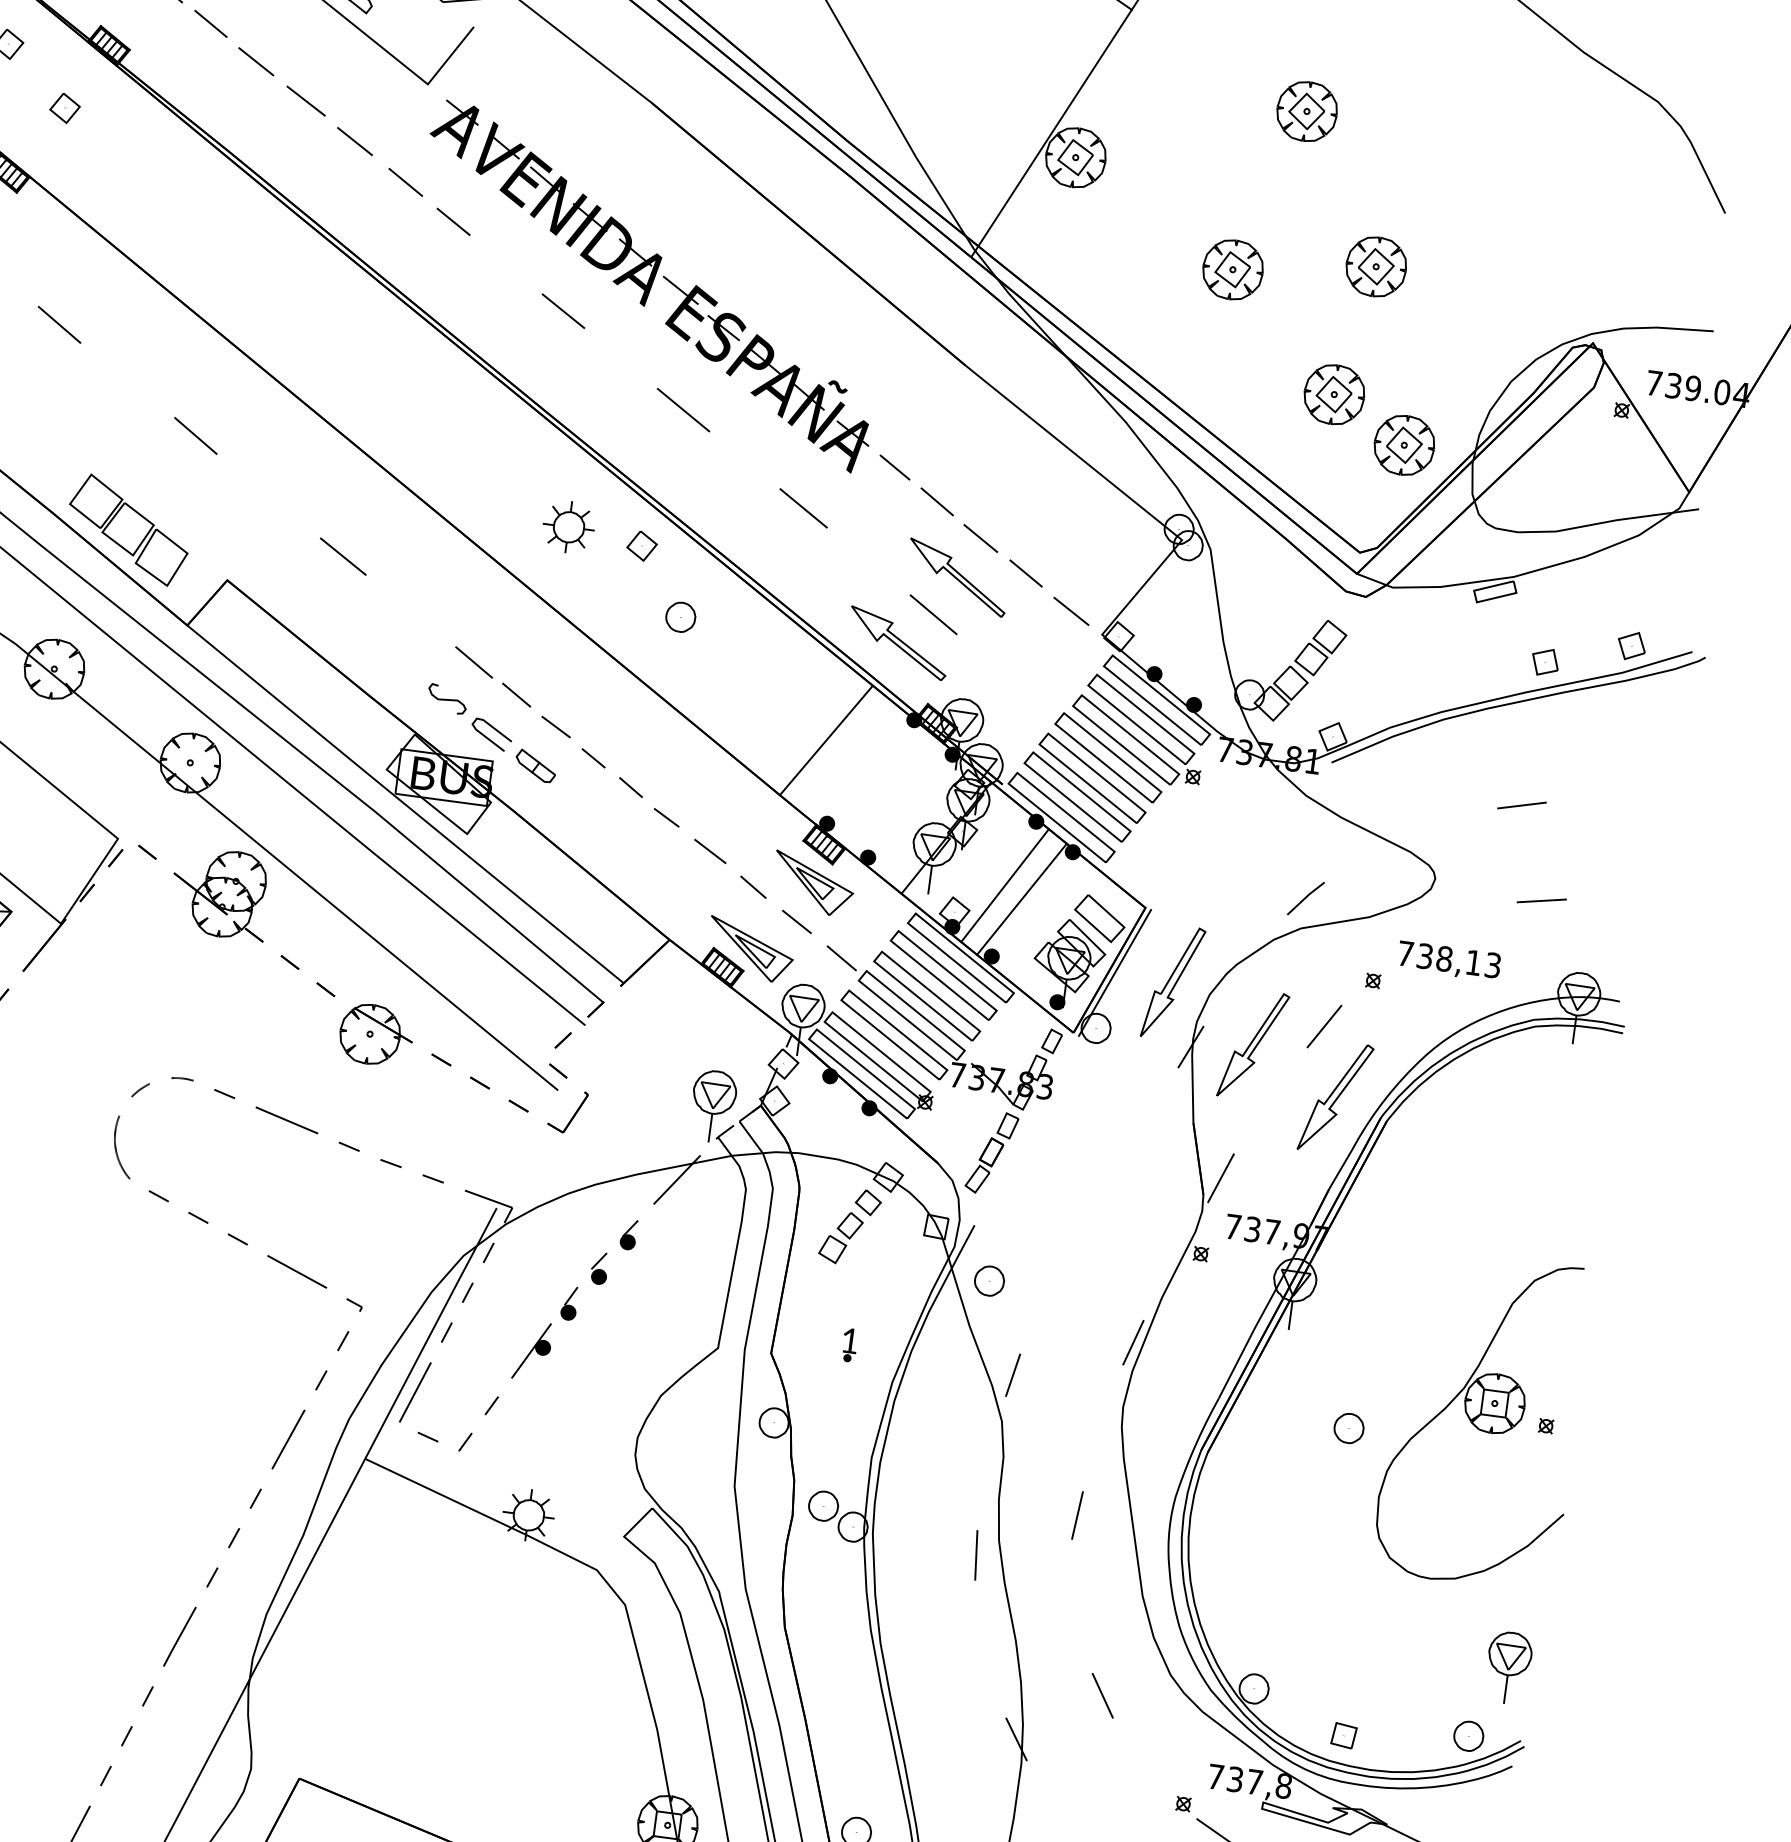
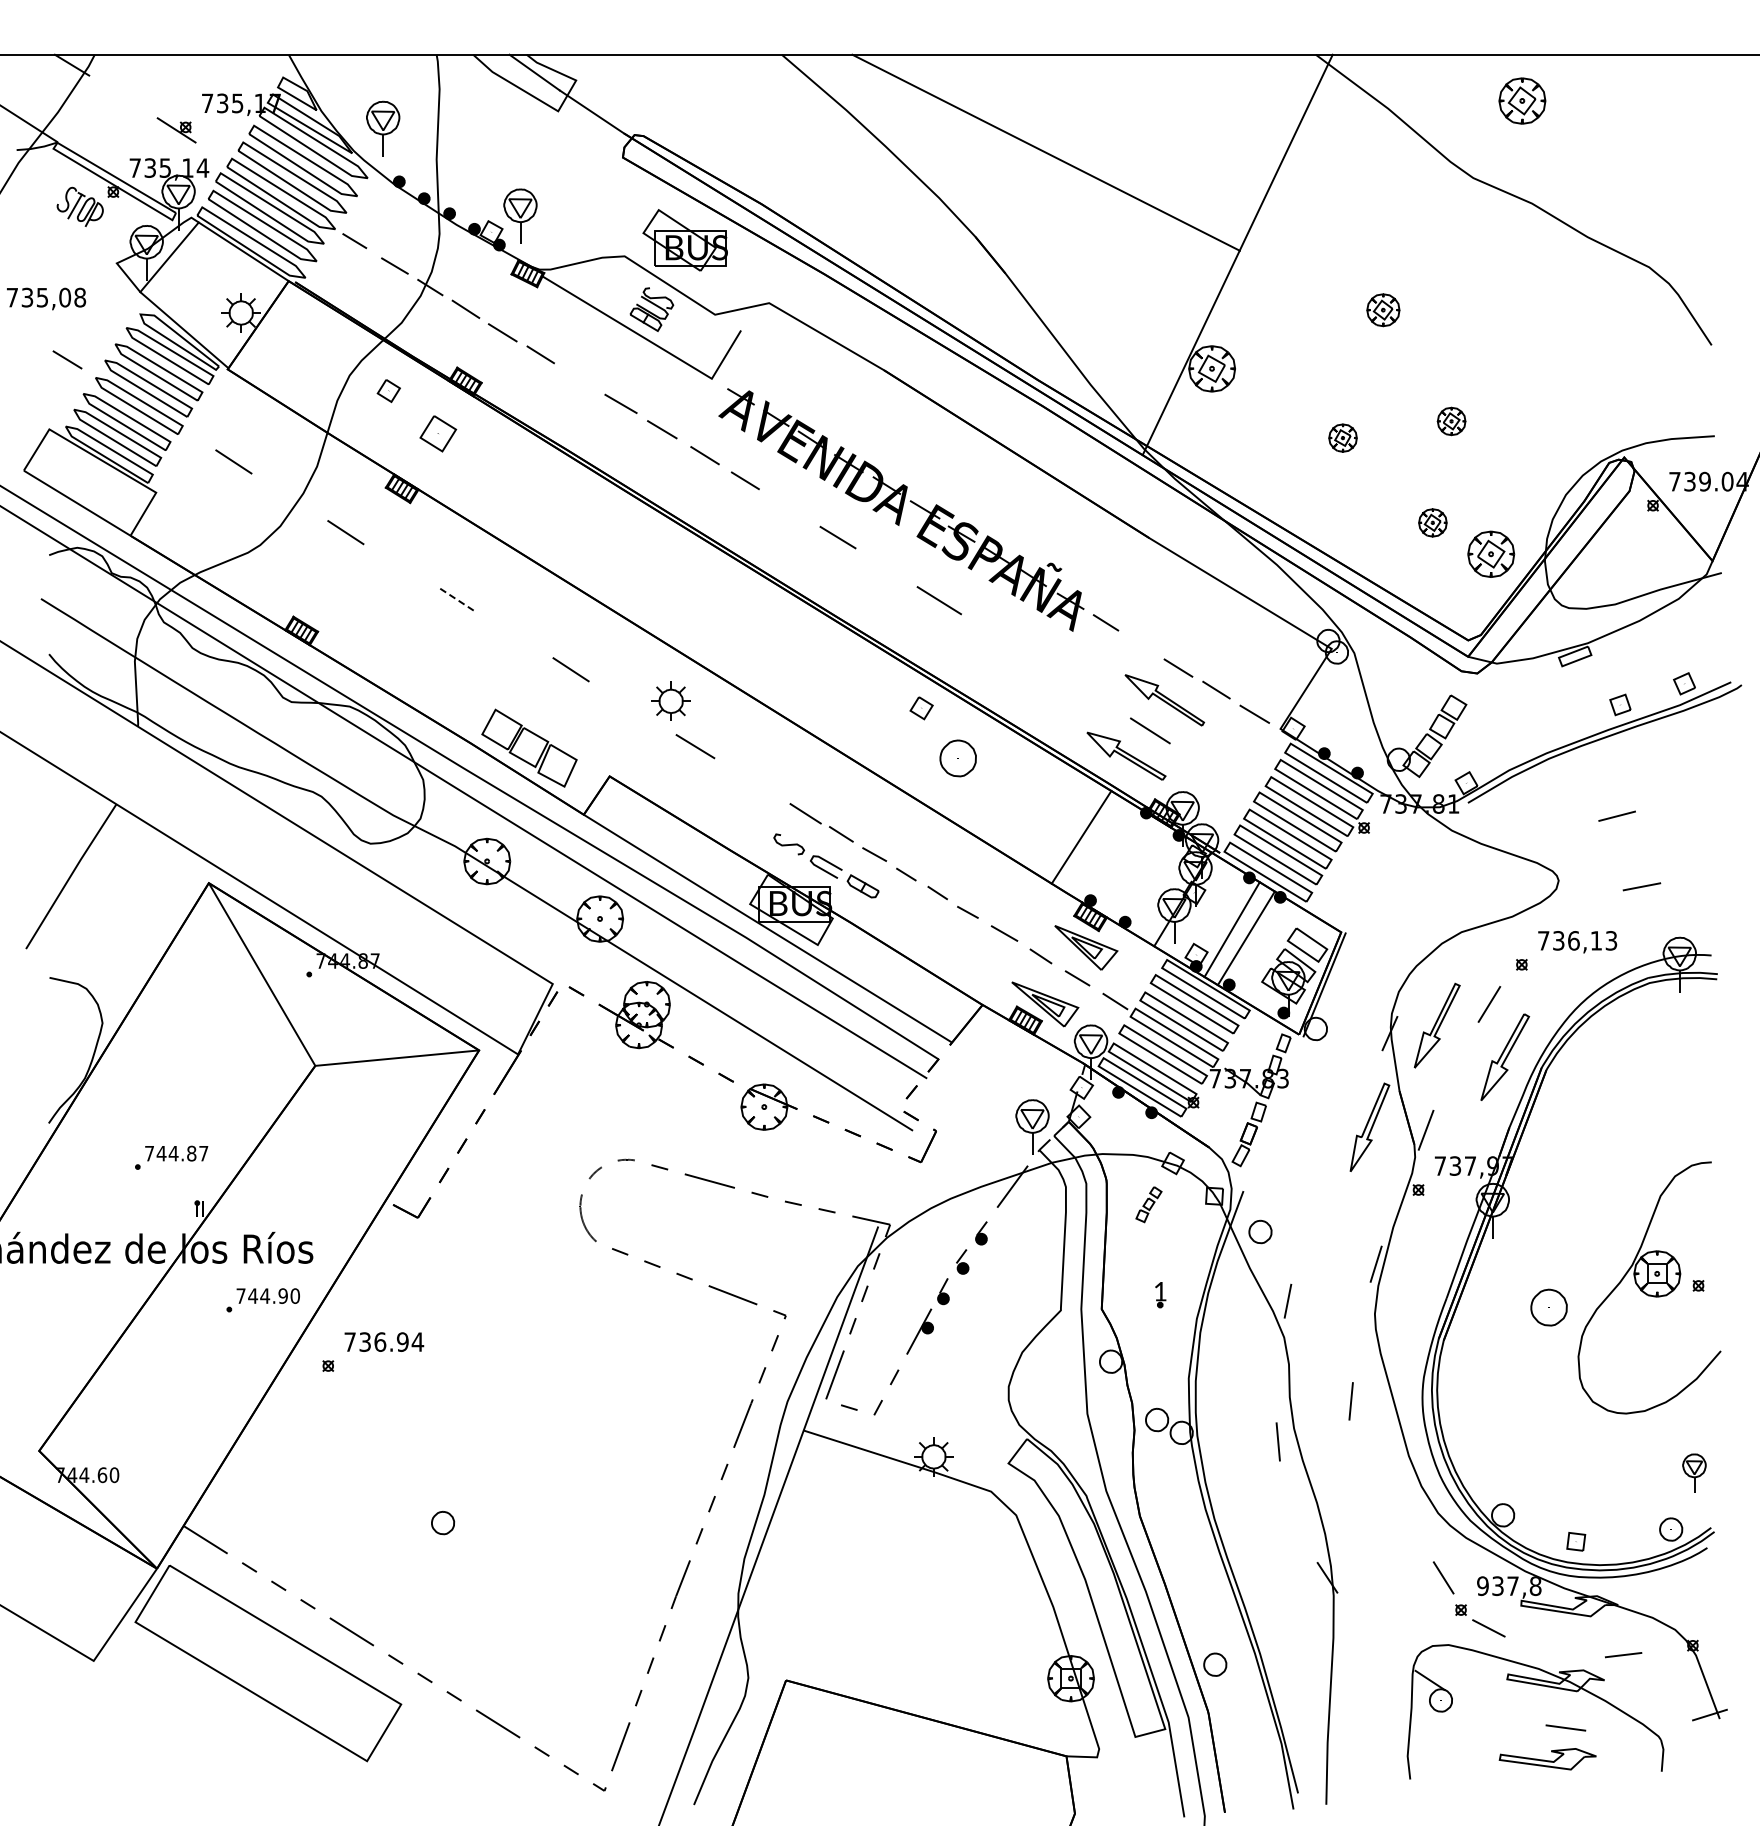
line: (255, 60) -> (578, 378), removed
part: (65, 107) -> (438, 433), size x1.6
part: (1307, 110) -> (1383, 309), size x0.7
part: (1375, 266) -> (1451, 421), size x0.6
part: (1232, 268) -> (1342, 437), size x0.6
line: (59, 325) -> (456, 599), solid -> dashed
part: (1334, 394) -> (1432, 522), size x0.6
line: (937, 501) -> (1141, 644), removed
line: (803, 507) -> (1040, 662), removed
part: (568, 526) -> (670, 700), moved
part: (681, 617) -> (958, 758), size x1.6
line: (1306, 898) -> (1462, 908), removed
text: (1444, 958) -> (1573, 940), 738,13 -> 736,13
part: (1172, 981) -> (1369, 1126), moved
part: (849, 1226) -> (1148, 1204), size x0.6
part: (1348, 1428) -> (1548, 1307), size x1.6
part: (1508, 1666) -> (1694, 1472), size x0.7
line: (1102, 1695) -> (1443, 1577), moved
text: (1215, 1777) -> (1482, 1586), 737,8 -> 937,8

